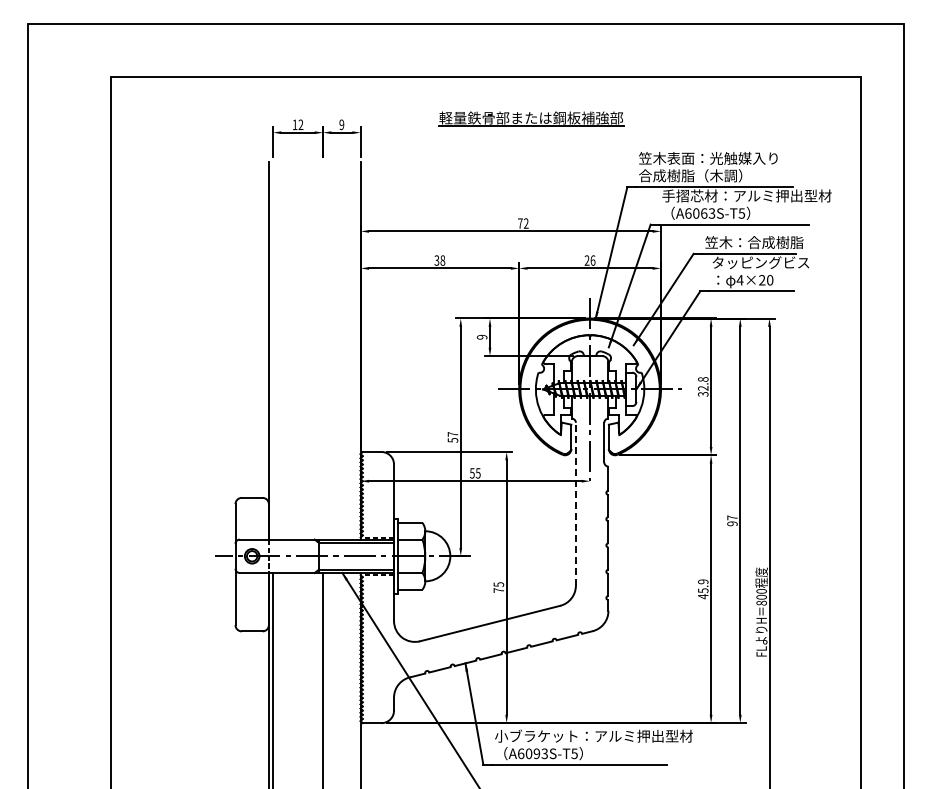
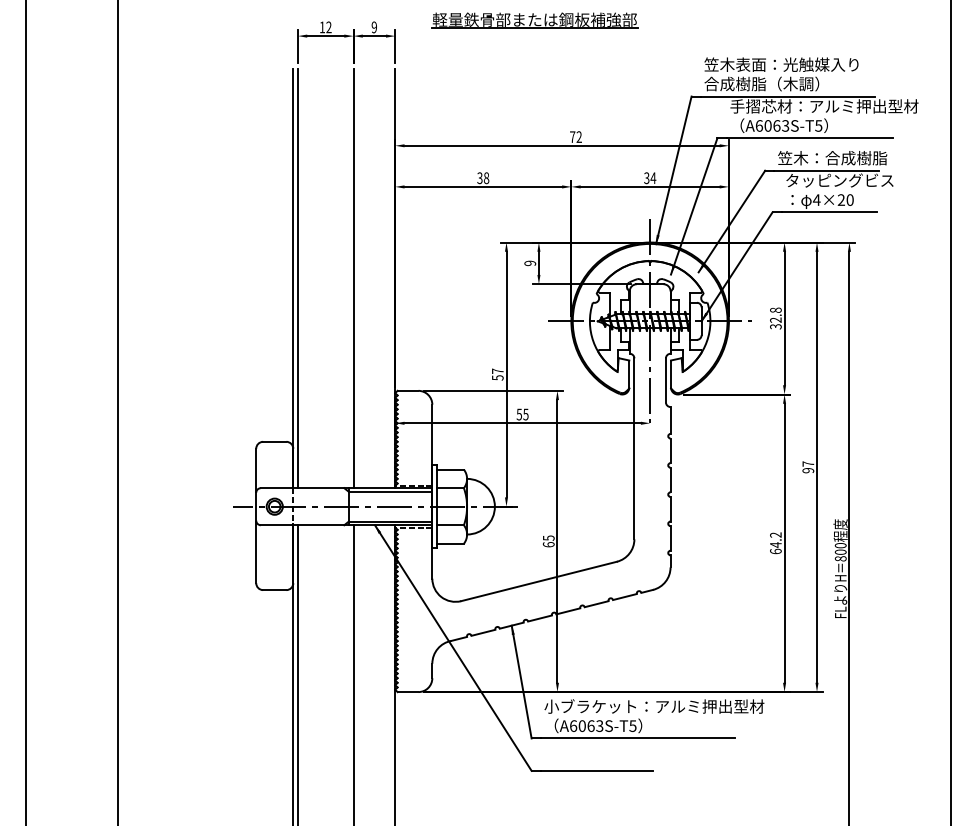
part: (531, 118) -> (535, 20), moved
text: (589, 260) -> (649, 178), 26 -> 34
line: (273, 350) -> (298, 278), added
line: (323, 350) -> (353, 278), added
line: (575, 503) -> (633, 448), dashed -> solid
text: (703, 589) -> (776, 543), 45.9 -> 64.2
text: (498, 590) -> (548, 544), 75 -> 65
text: (536, 753) -> (590, 725), A6093S-T5 -> A6063S-T5

